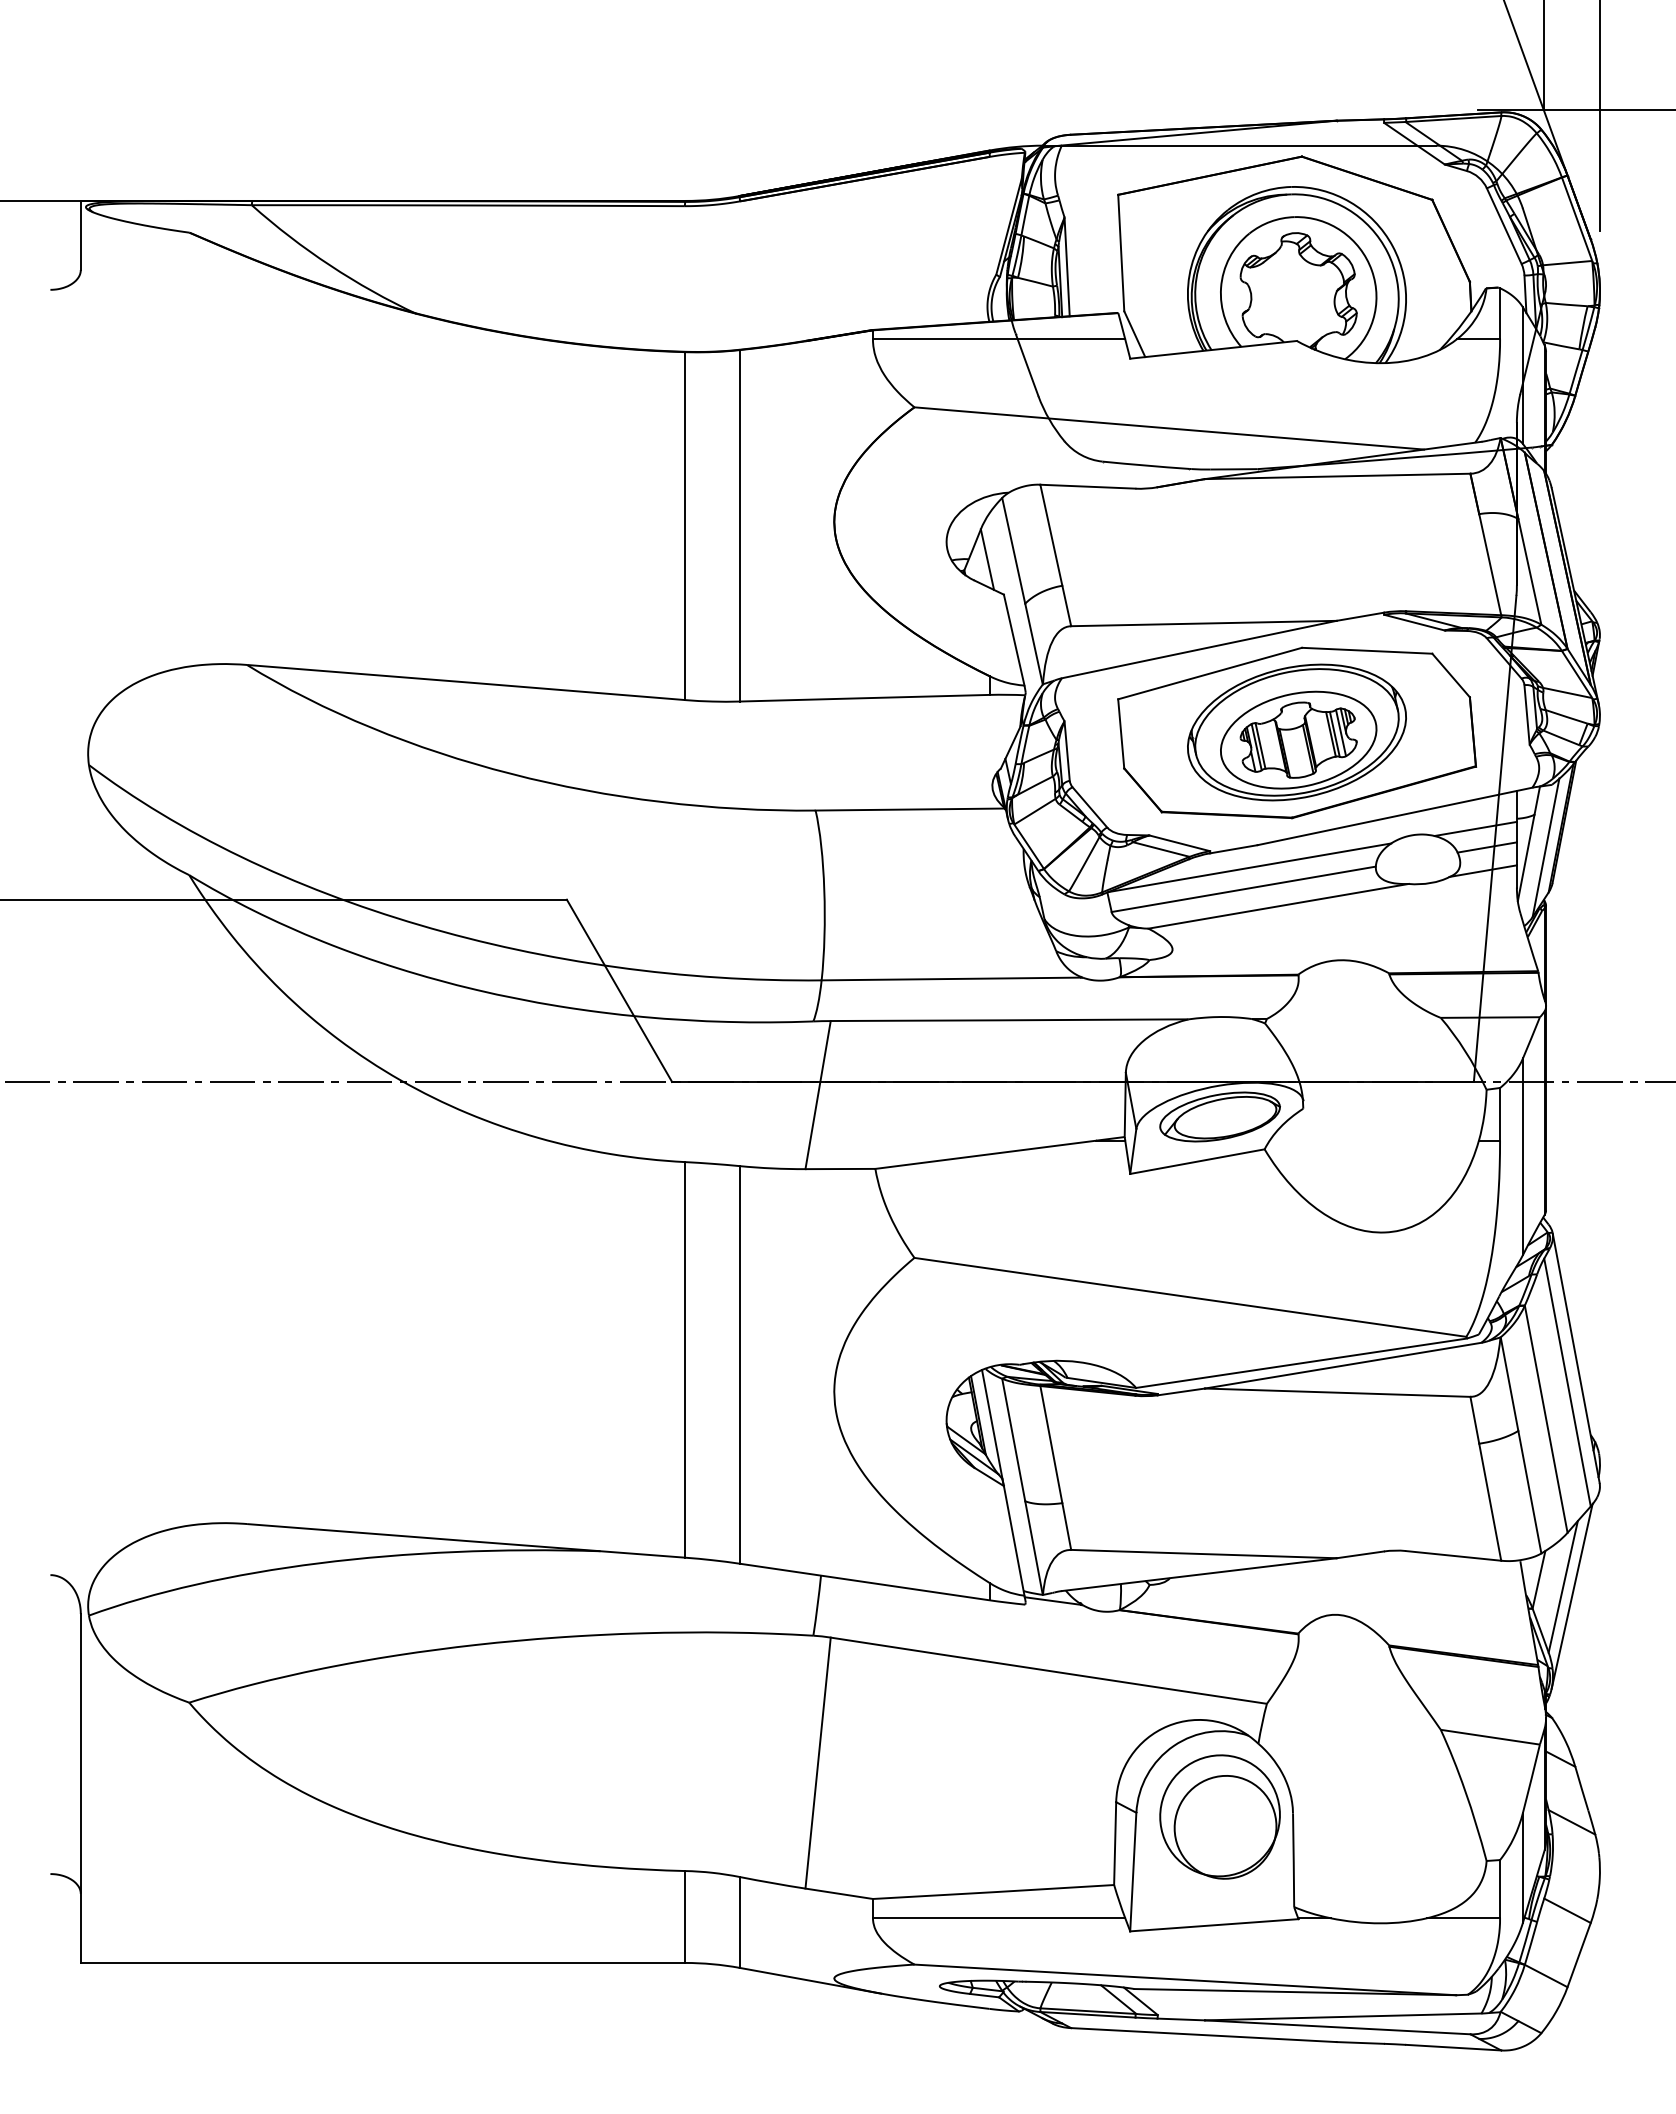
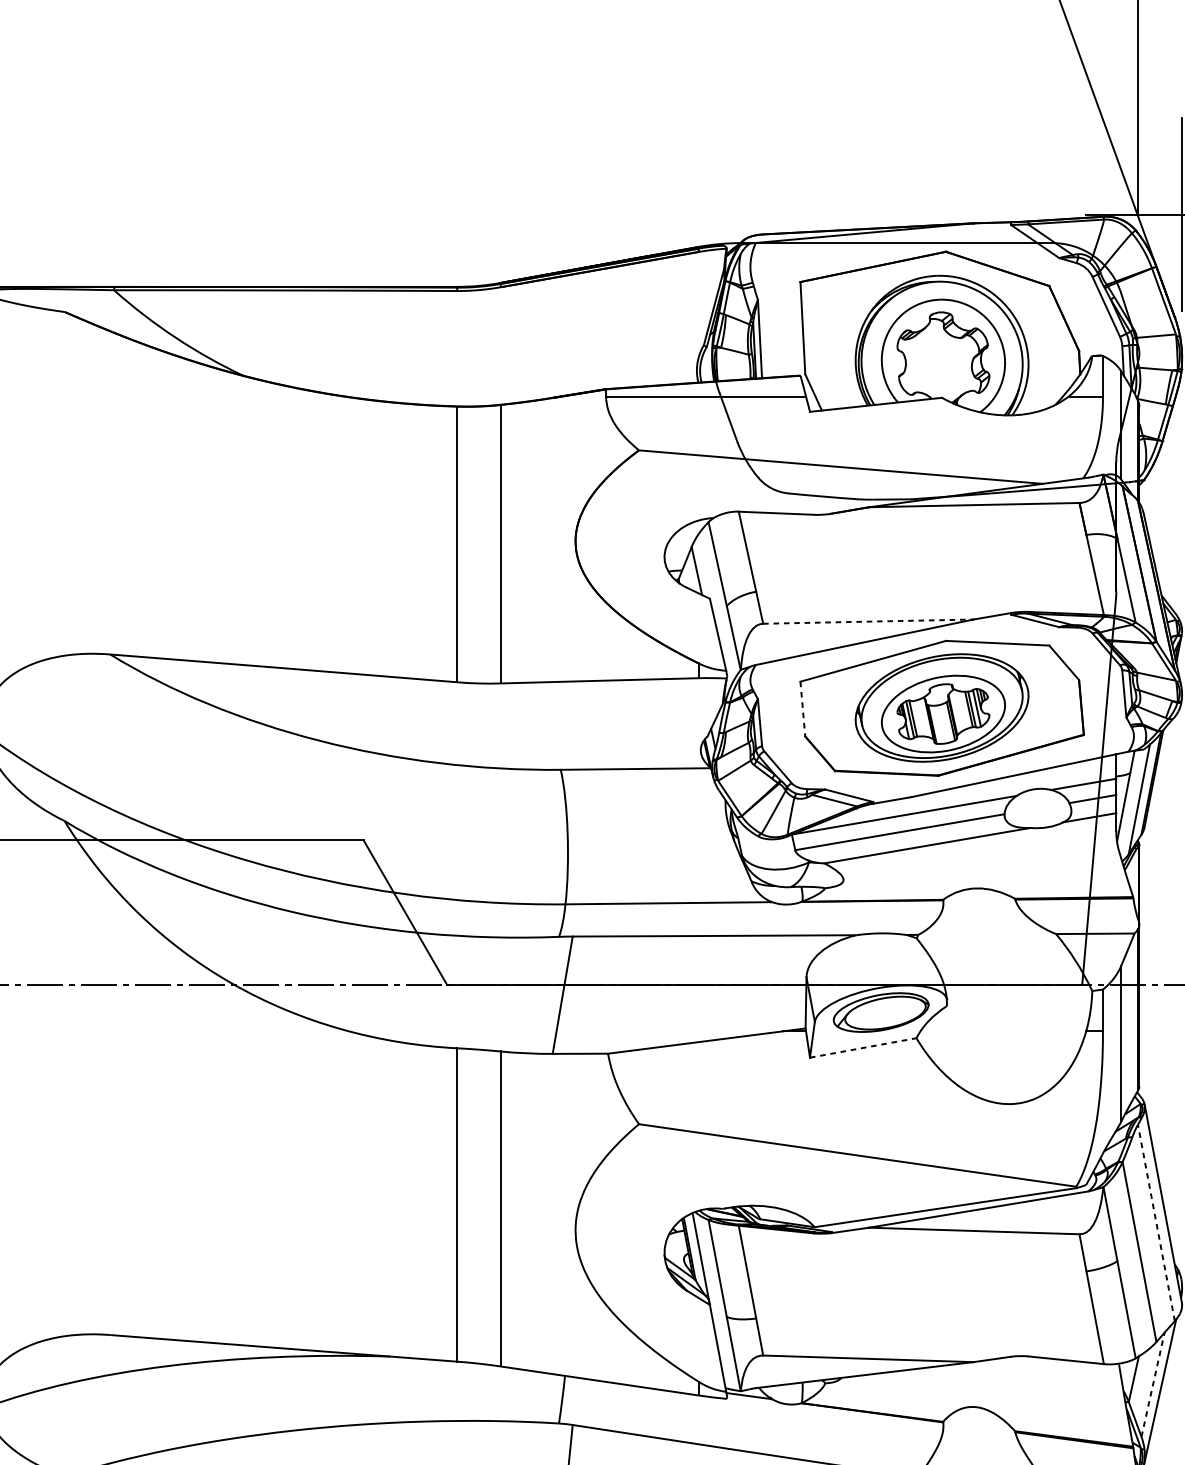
line: (1203, 623) -> (868, 621), solid -> dashed
line: (1121, 733) -> (803, 708), solid -> dashed
line: (1197, 1161) -> (863, 1047), solid -> dashed
line: (1567, 1382) -> (1156, 1222), solid -> dashed
line: (1563, 1586) -> (1153, 1384), solid -> dashed

